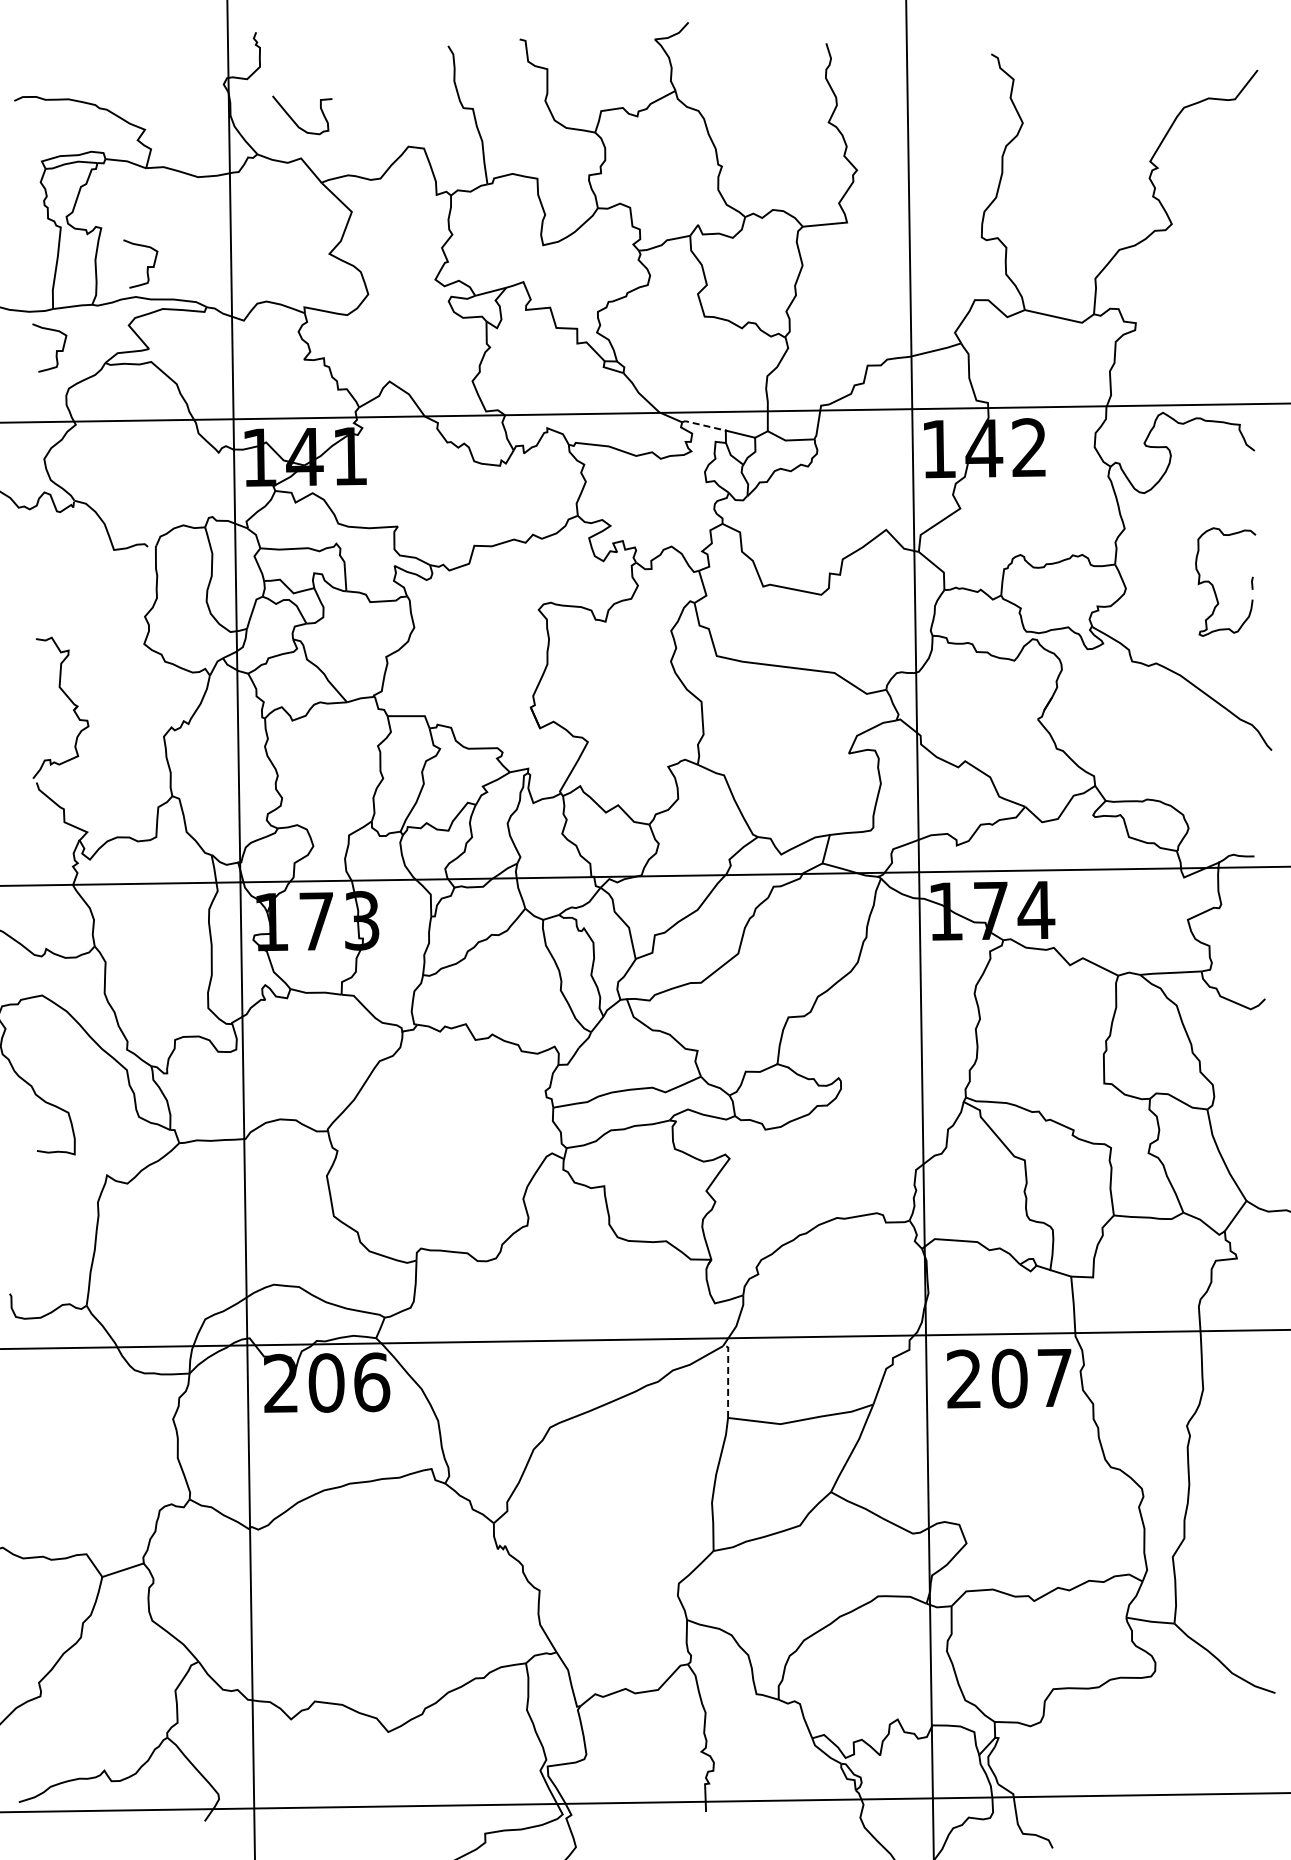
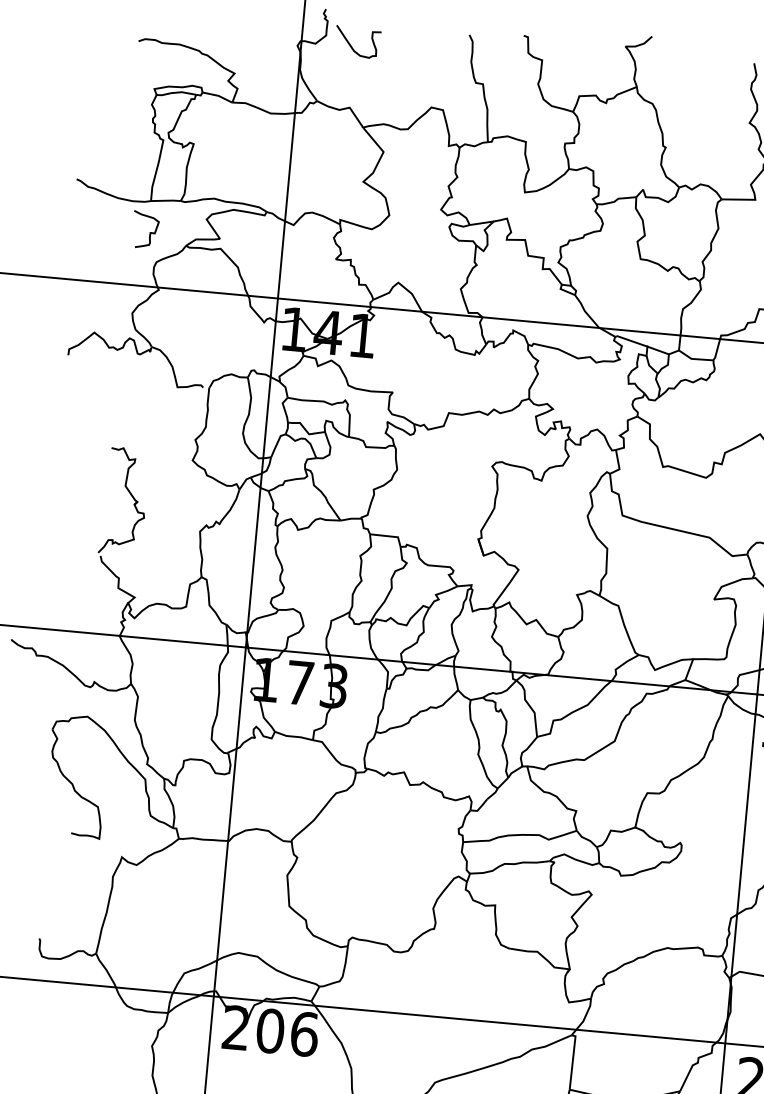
curve: (295, 121) -> (352, 46), moved
curve: (147, 266) -> (225, 176), removed
line: (703, 425) -> (631, 340), dashed -> solid
line: (728, 1378) -> (573, 1060), dashed -> solid

